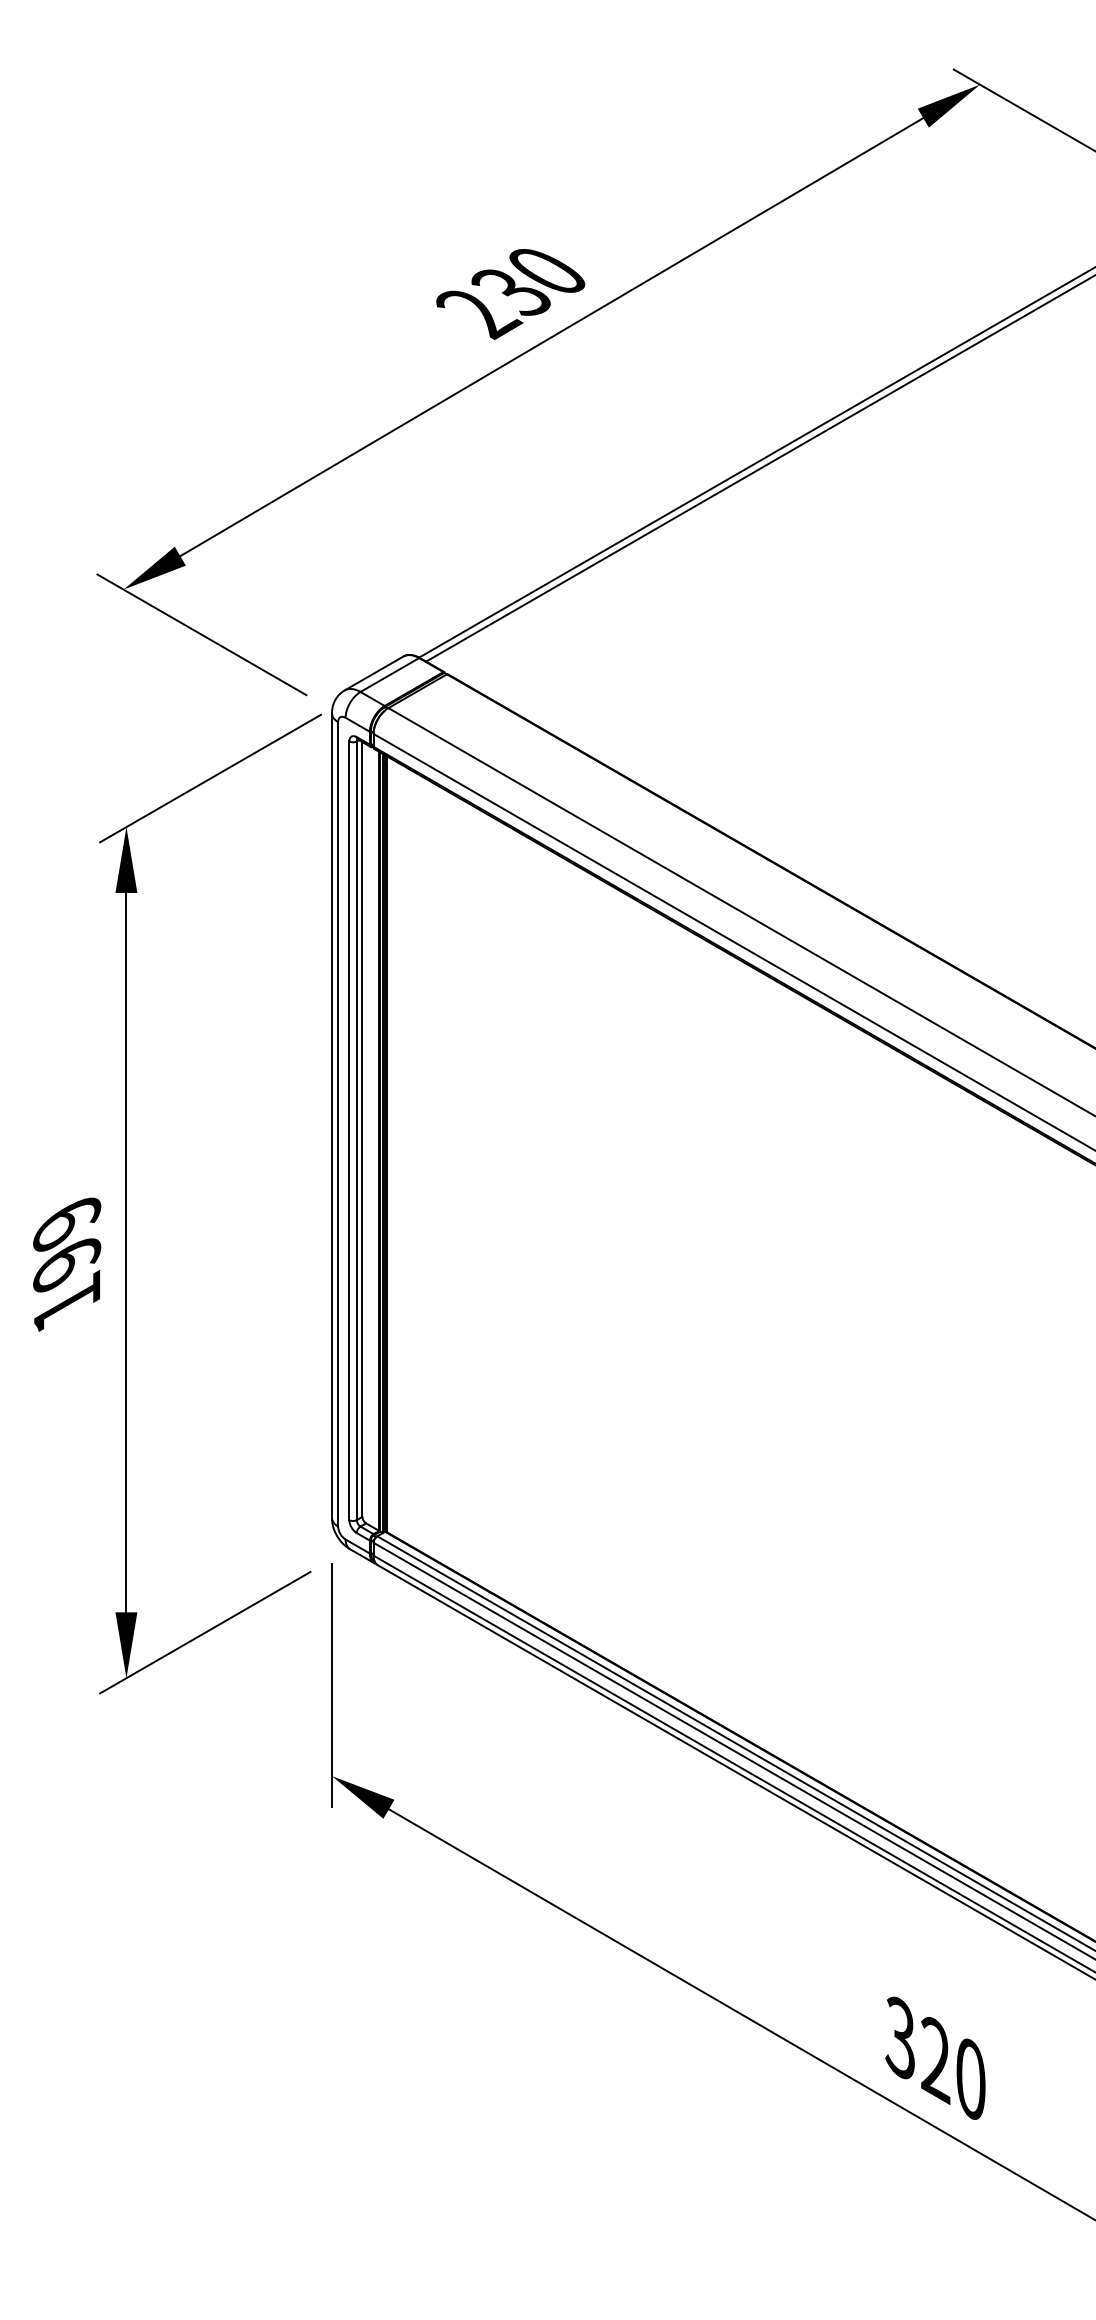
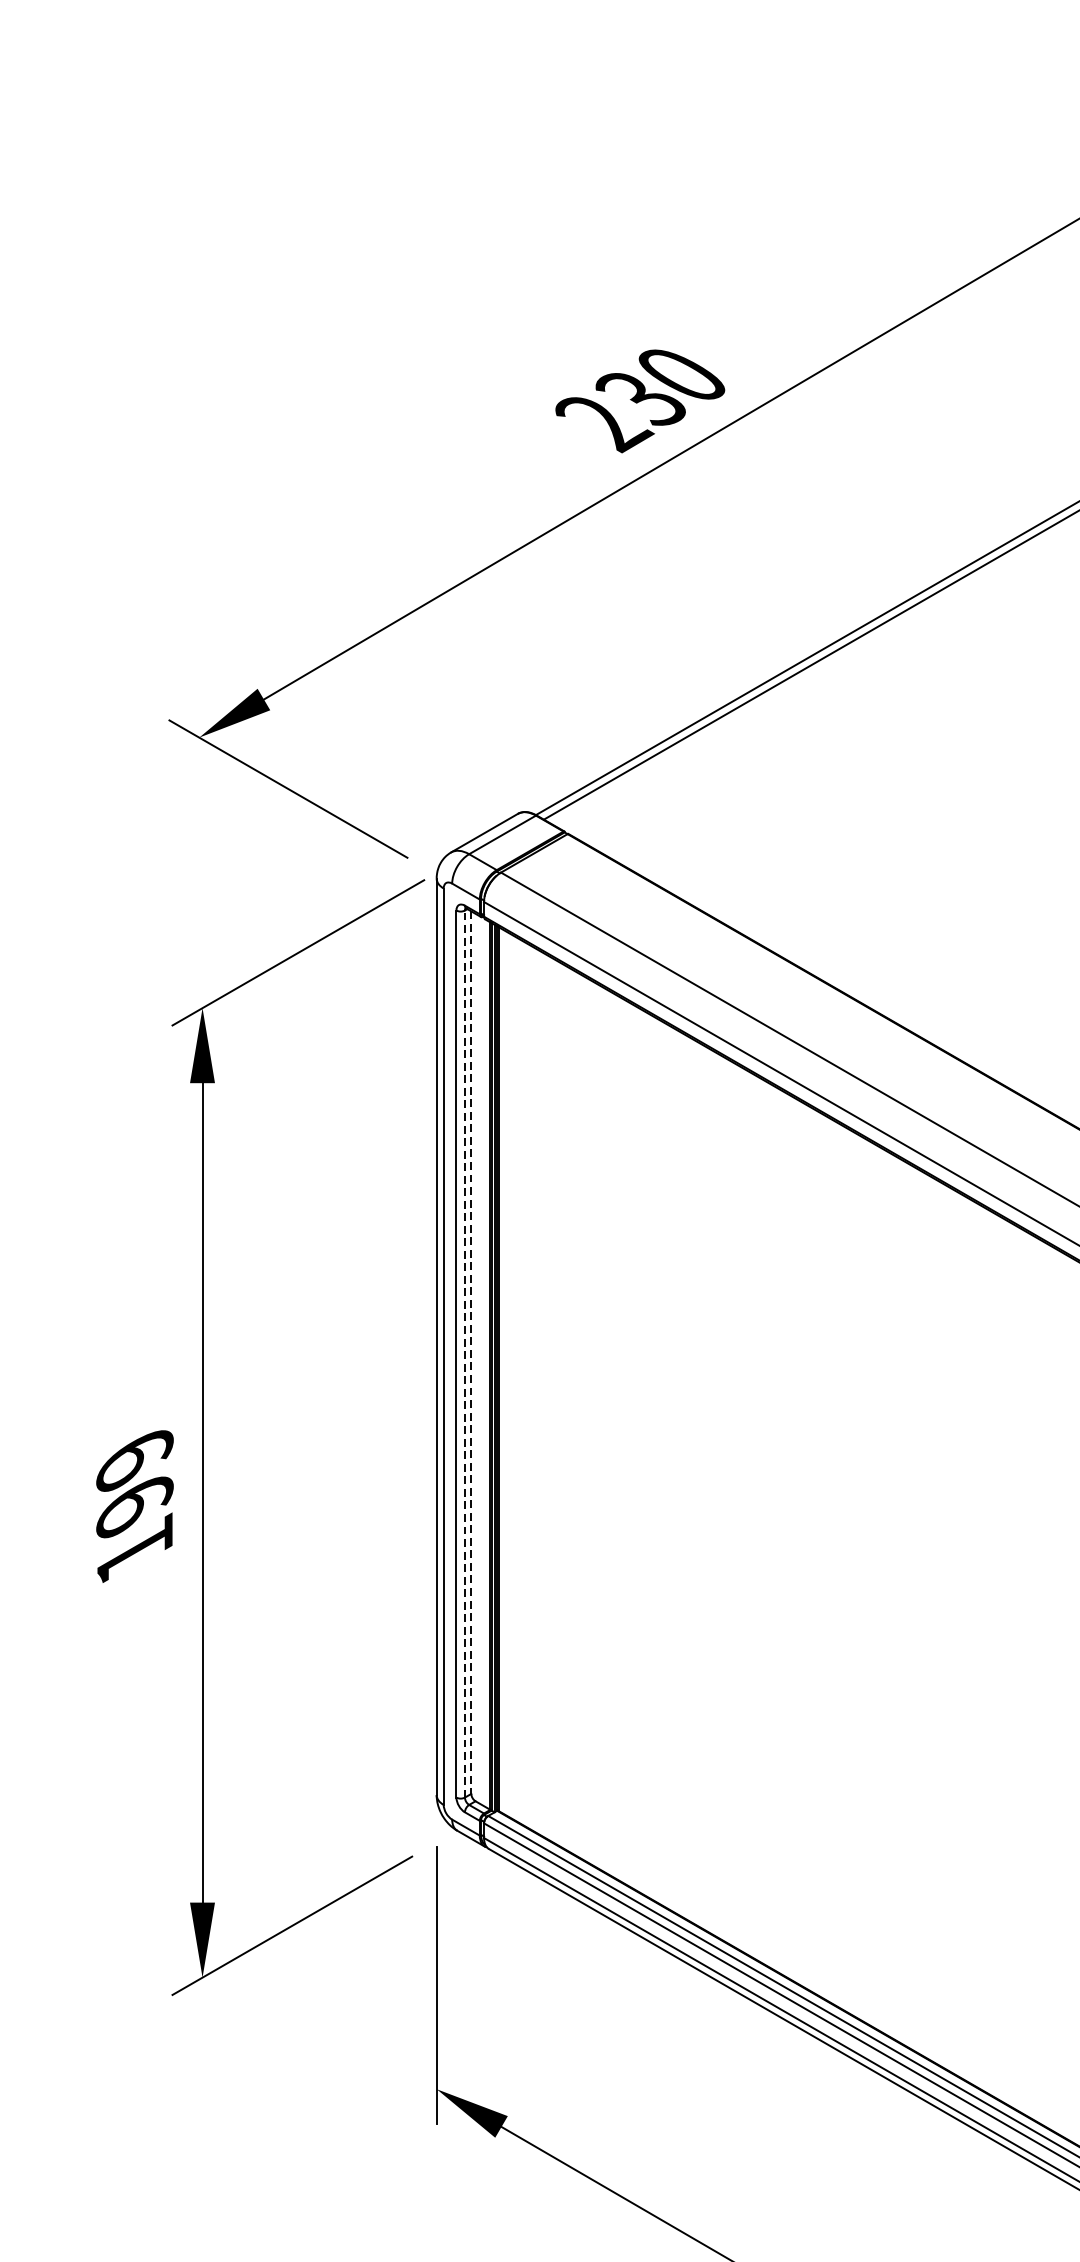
line: (356, 1130) -> (464, 1353), solid -> dashed
line: (362, 1130) -> (471, 1353), solid -> dashed

